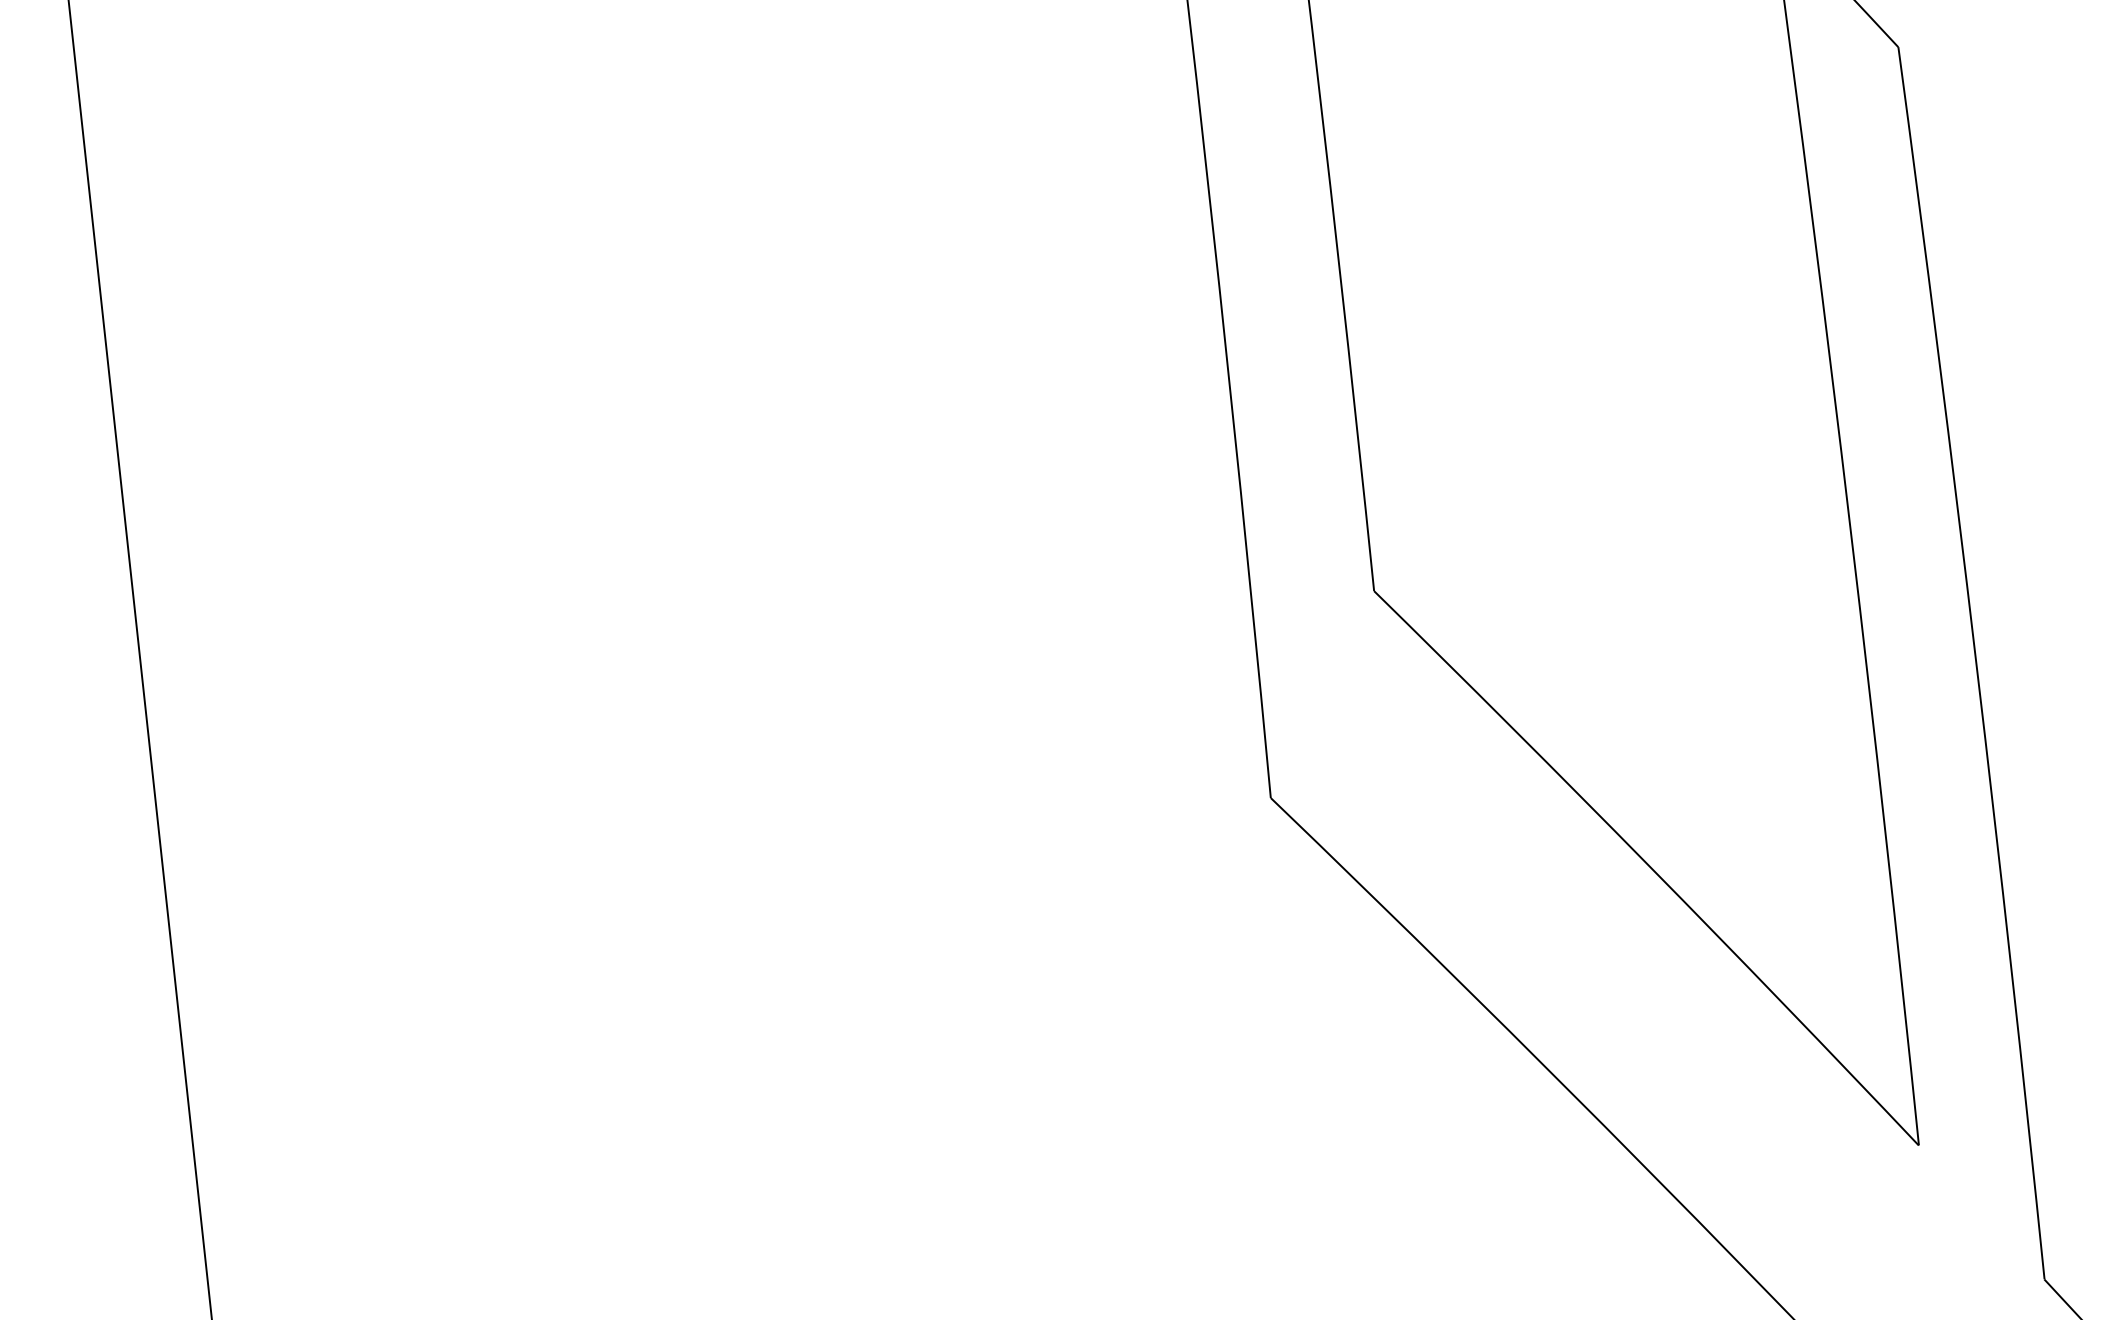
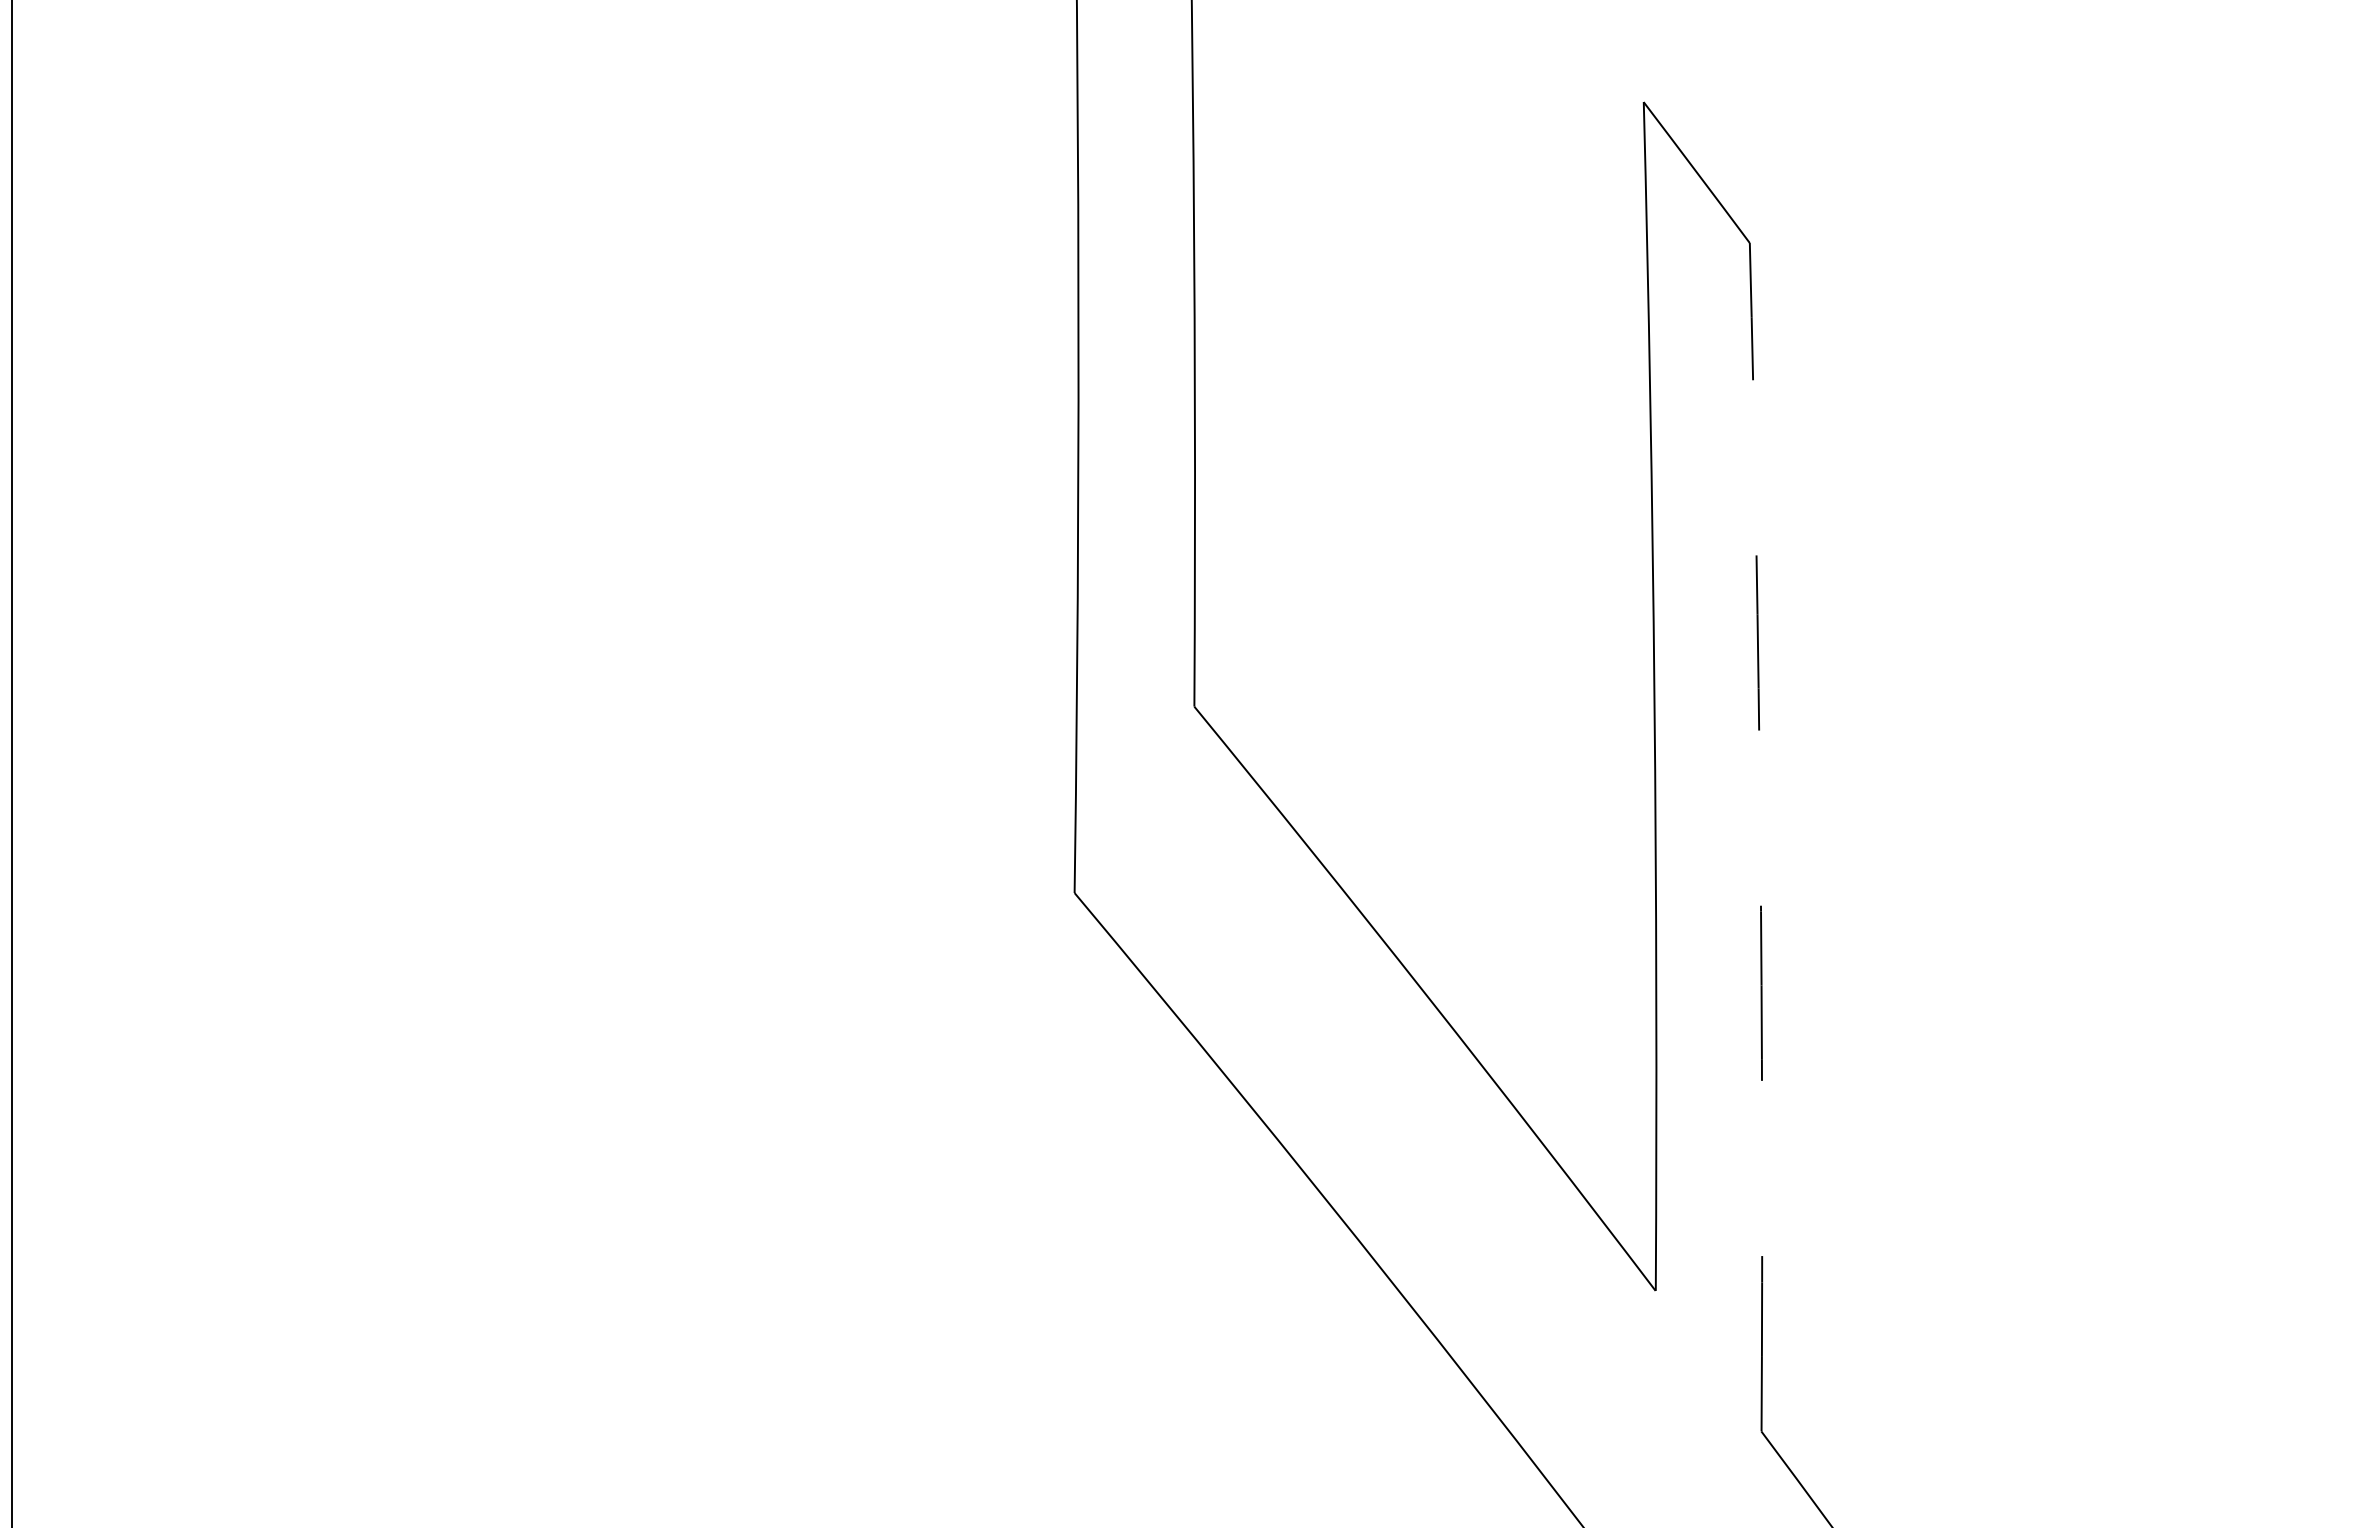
arc: (1976, 663) -> (1760, 837), solid -> dashed

